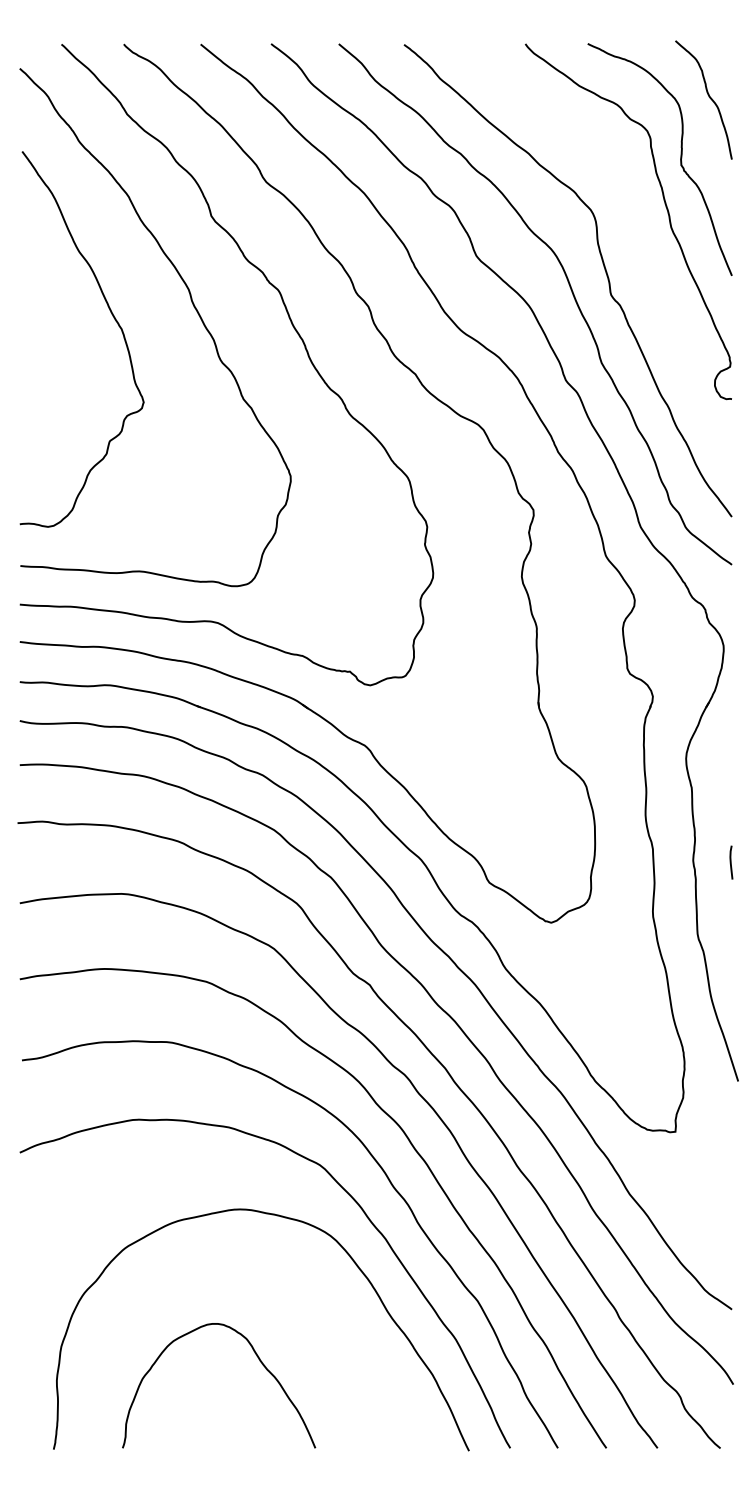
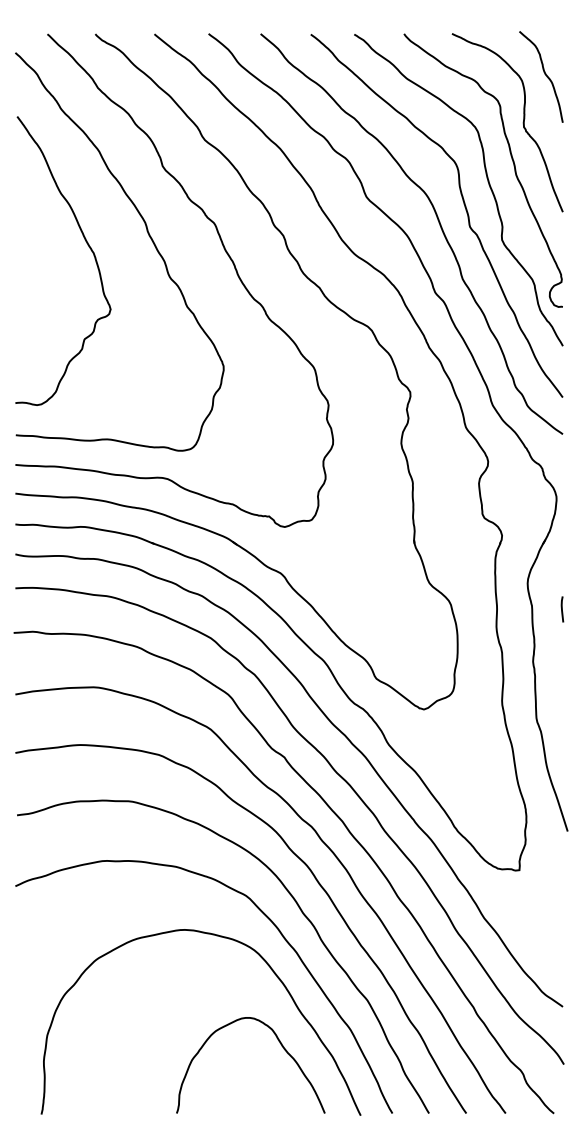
curve: (634, 237) -> (487, 182), added
curve: (731, 862) -> (562, 609), moved
curve: (259, 1361) -> (281, 1046), moved

